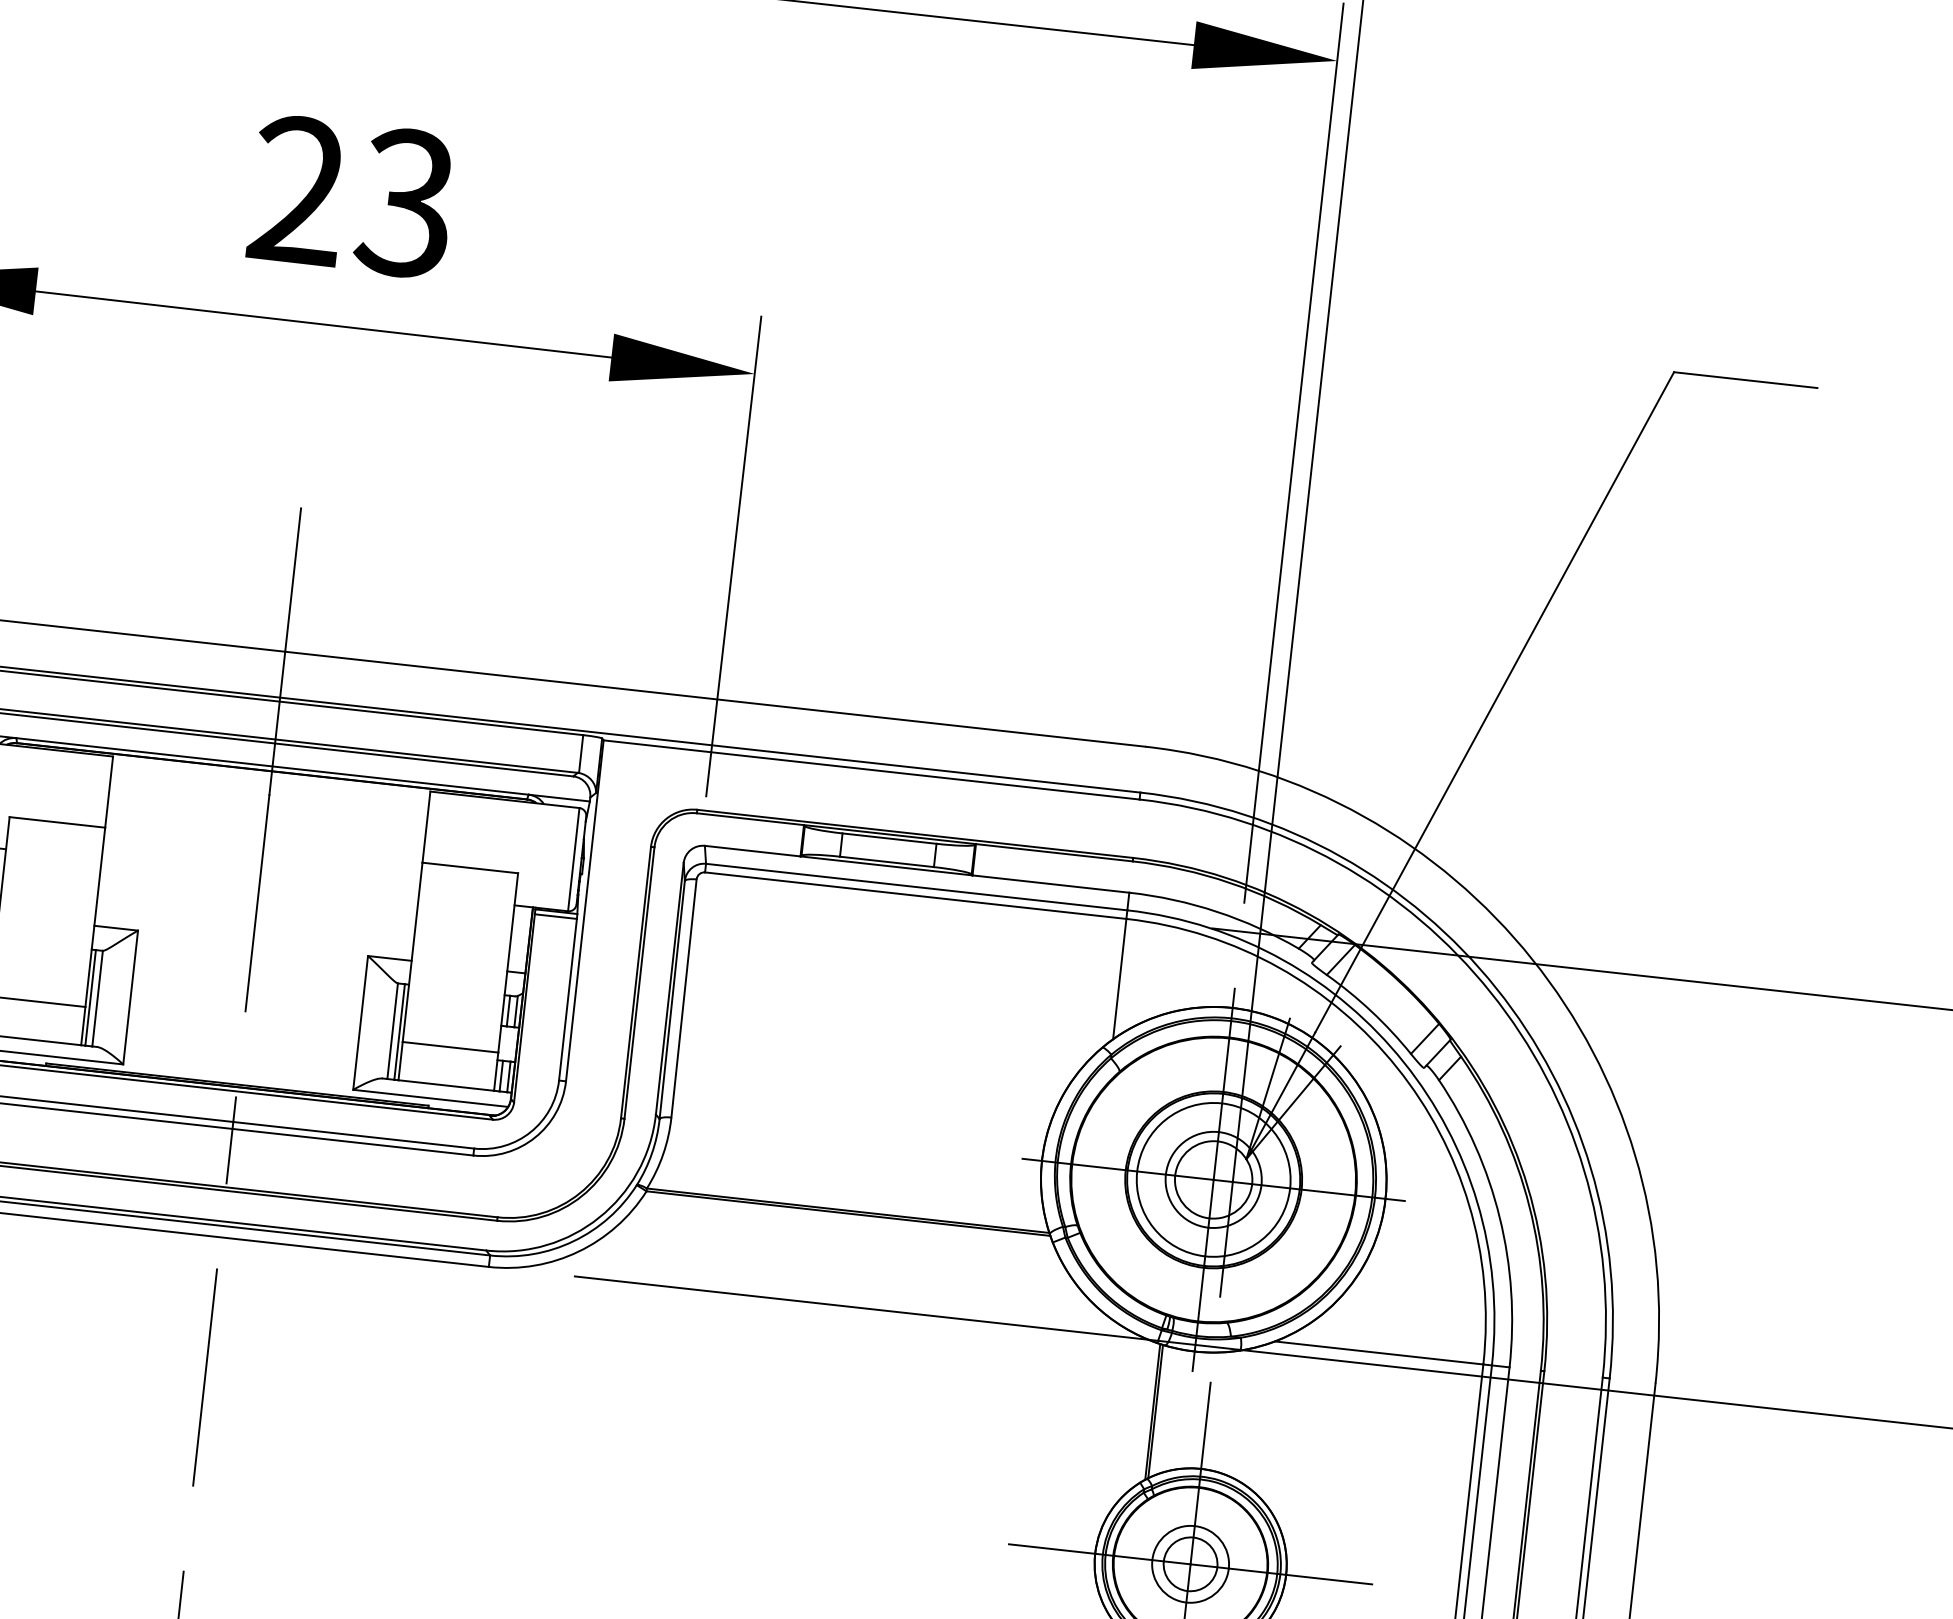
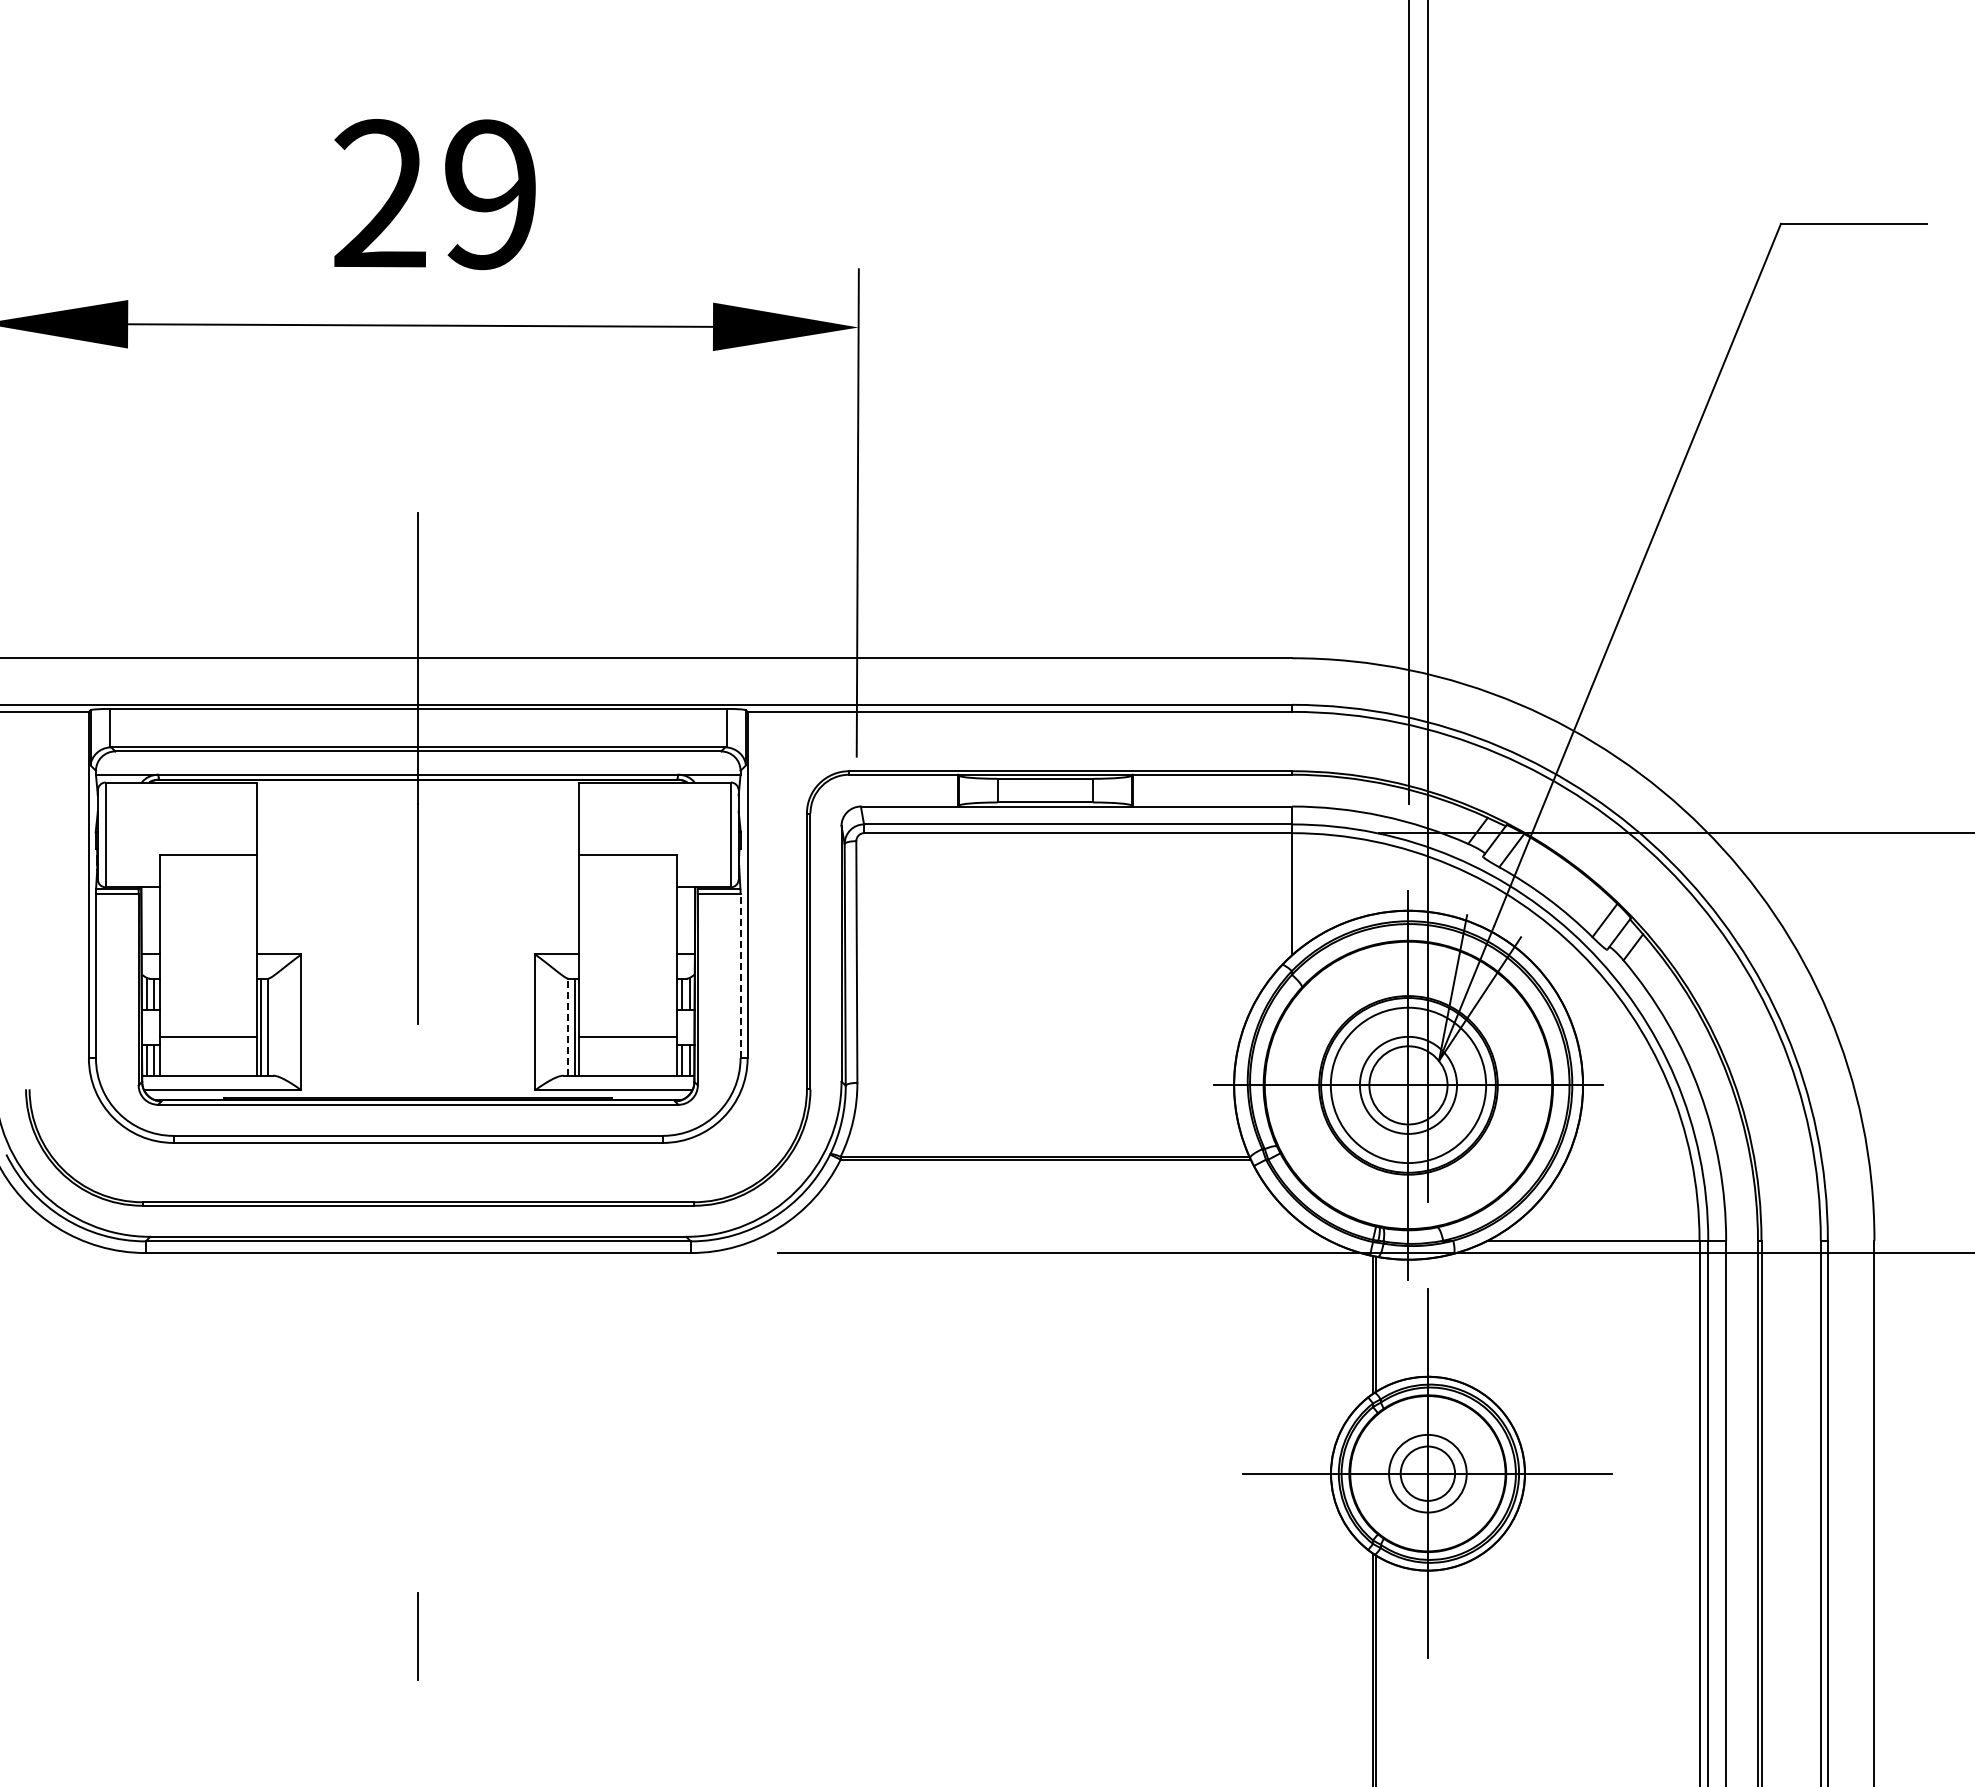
text: (404, 202) -> (488, 194), 23 -> 29
line: (567, 999) -> (740, 975), solid -> dashed
line: (393, 1031) -> (568, 1027), solid -> dashed
line: (231, 1140) -> (418, 1154), removed
line: (204, 1377) -> (417, 1395), removed

